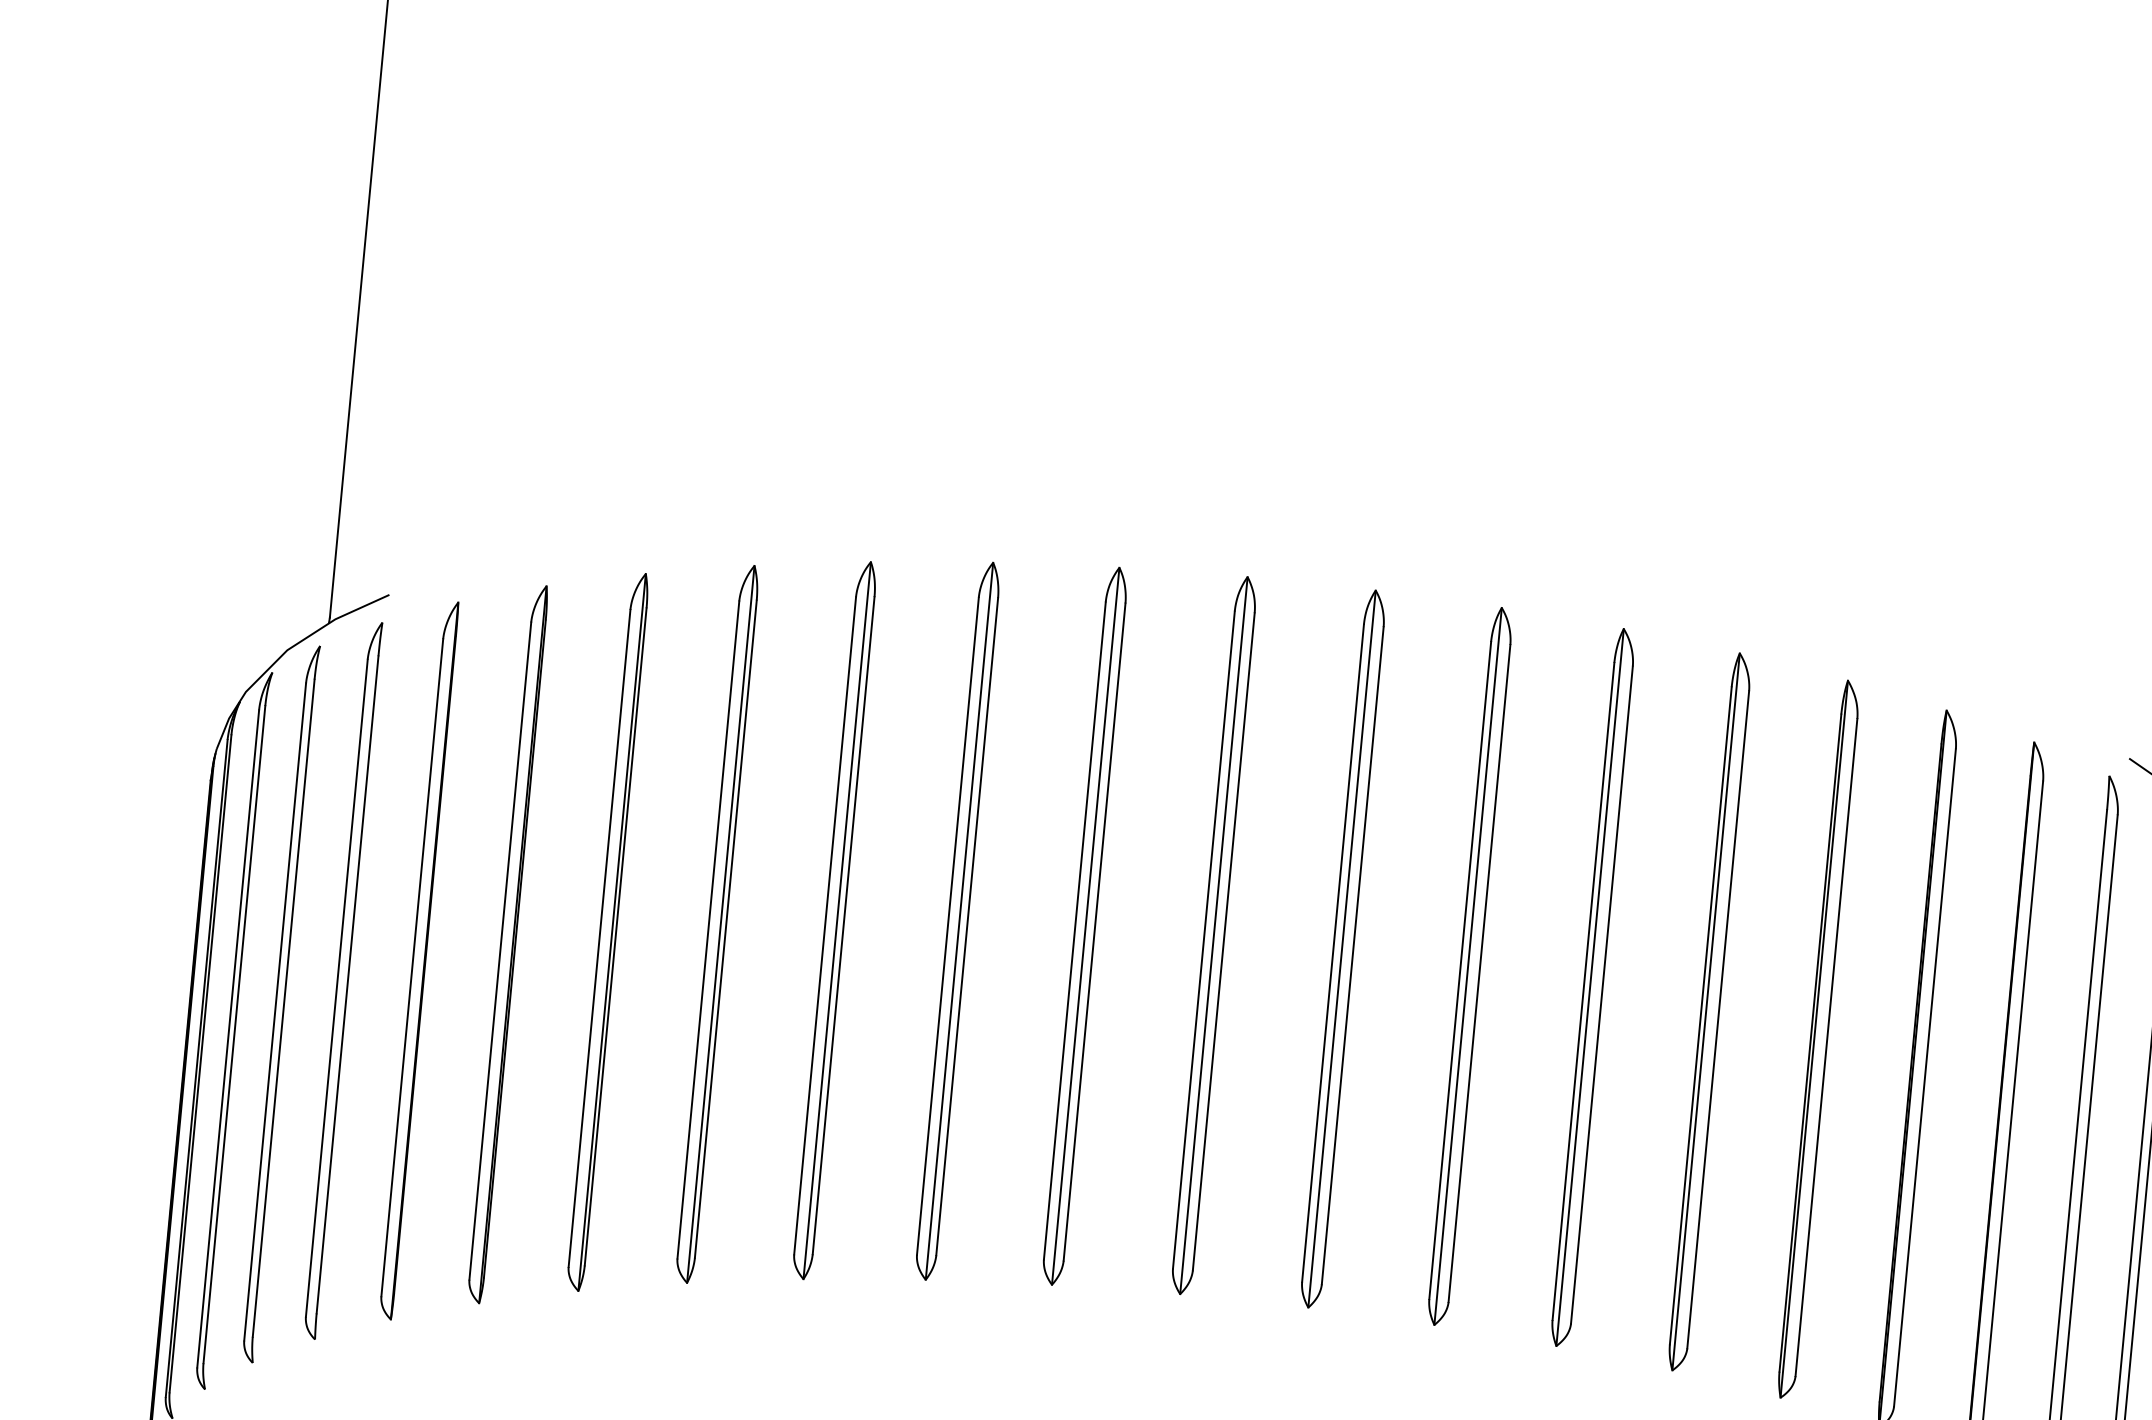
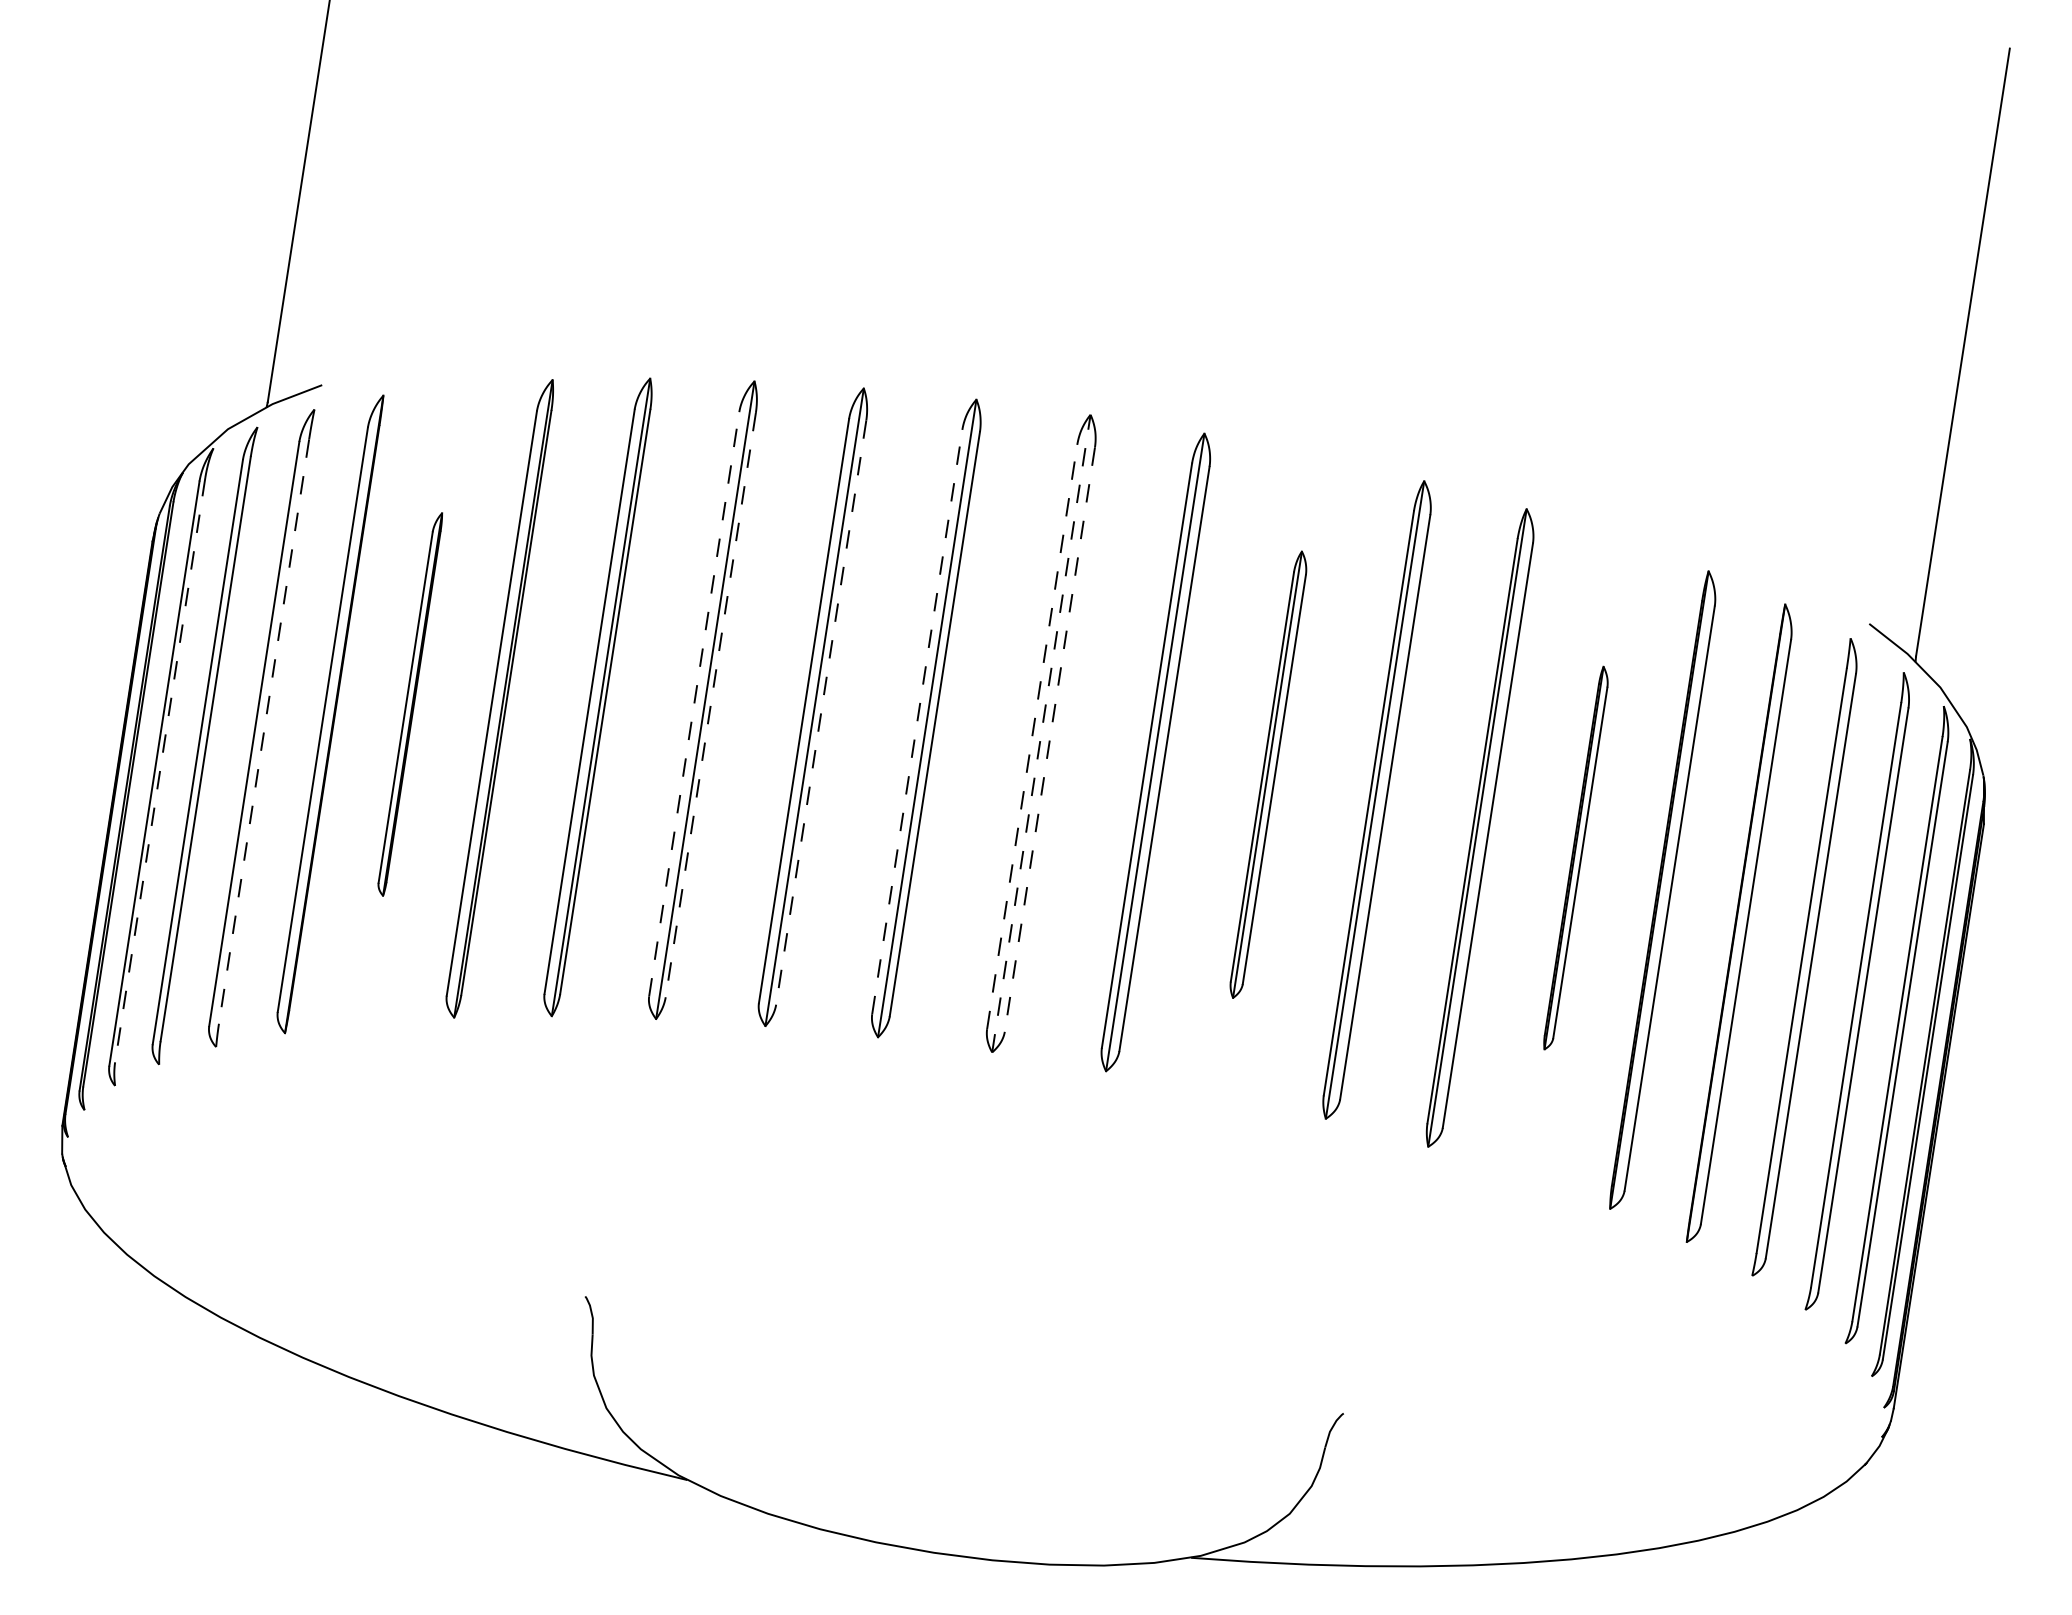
line: (825, 926) -> (694, 704), solid -> dashed
line: (843, 926) -> (710, 705), solid -> dashed
line: (967, 926) -> (821, 712), solid -> dashed
line: (1075, 931) -> (917, 722), solid -> dashed
line: (1214, 935) -> (1041, 733), solid -> dashed
line: (1204, 940) -> (1032, 737), solid -> dashed
line: (1223, 941) -> (1049, 739), solid -> dashed
part: (508, 944) -> (410, 704), size x0.6
part: (1469, 966) -> (1268, 774), size x0.7
line: (348, 984) -> (264, 731), solid -> dashed
line: (234, 1035) -> (160, 770), solid -> dashed
part: (1817, 1038) -> (1575, 857), size x0.6

